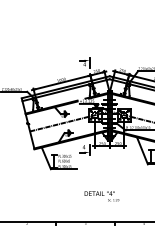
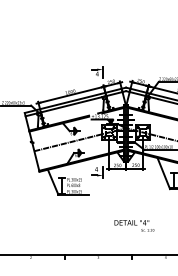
text: (101, 196) -> (133, 226), moved

